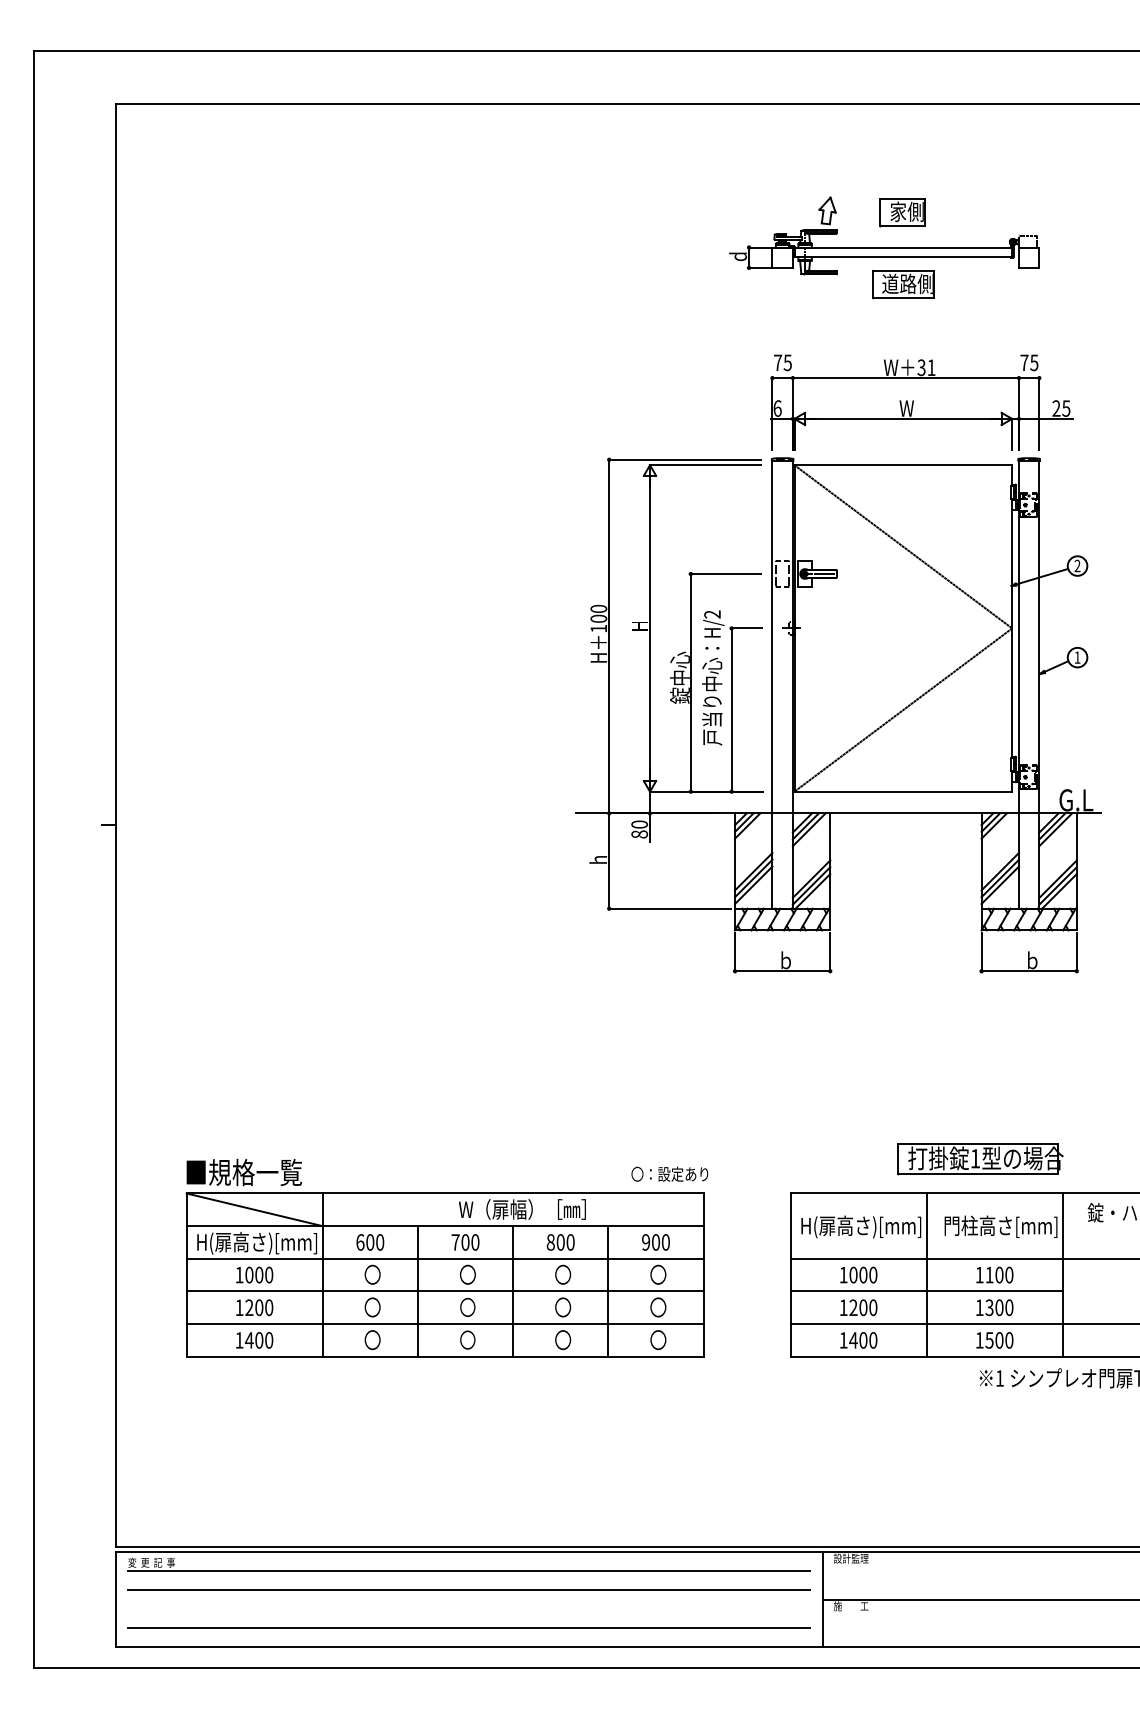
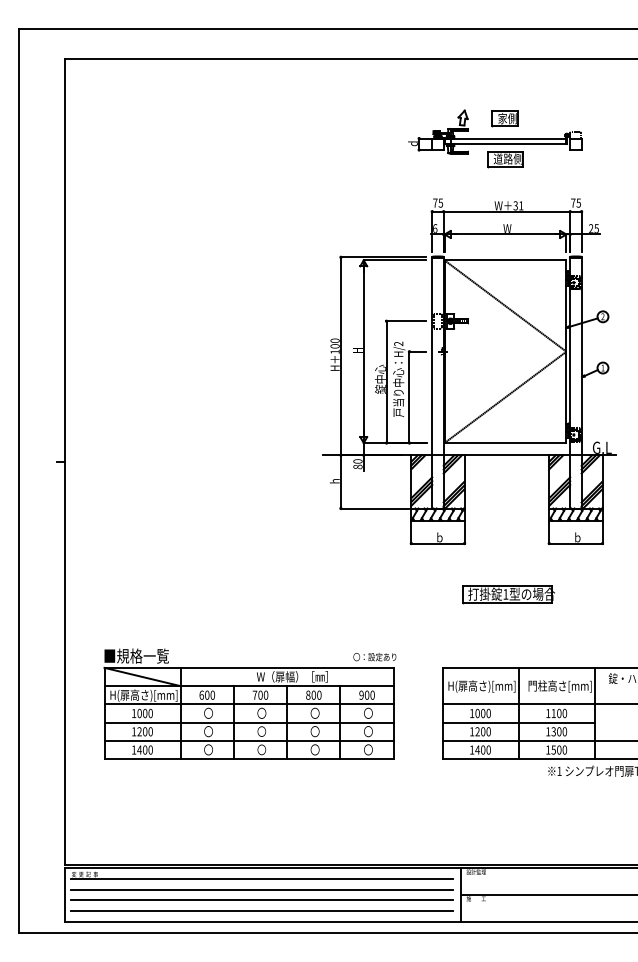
part: (980, 1158) -> (508, 594), moved
line: (469, 1609) -> (262, 900), added

